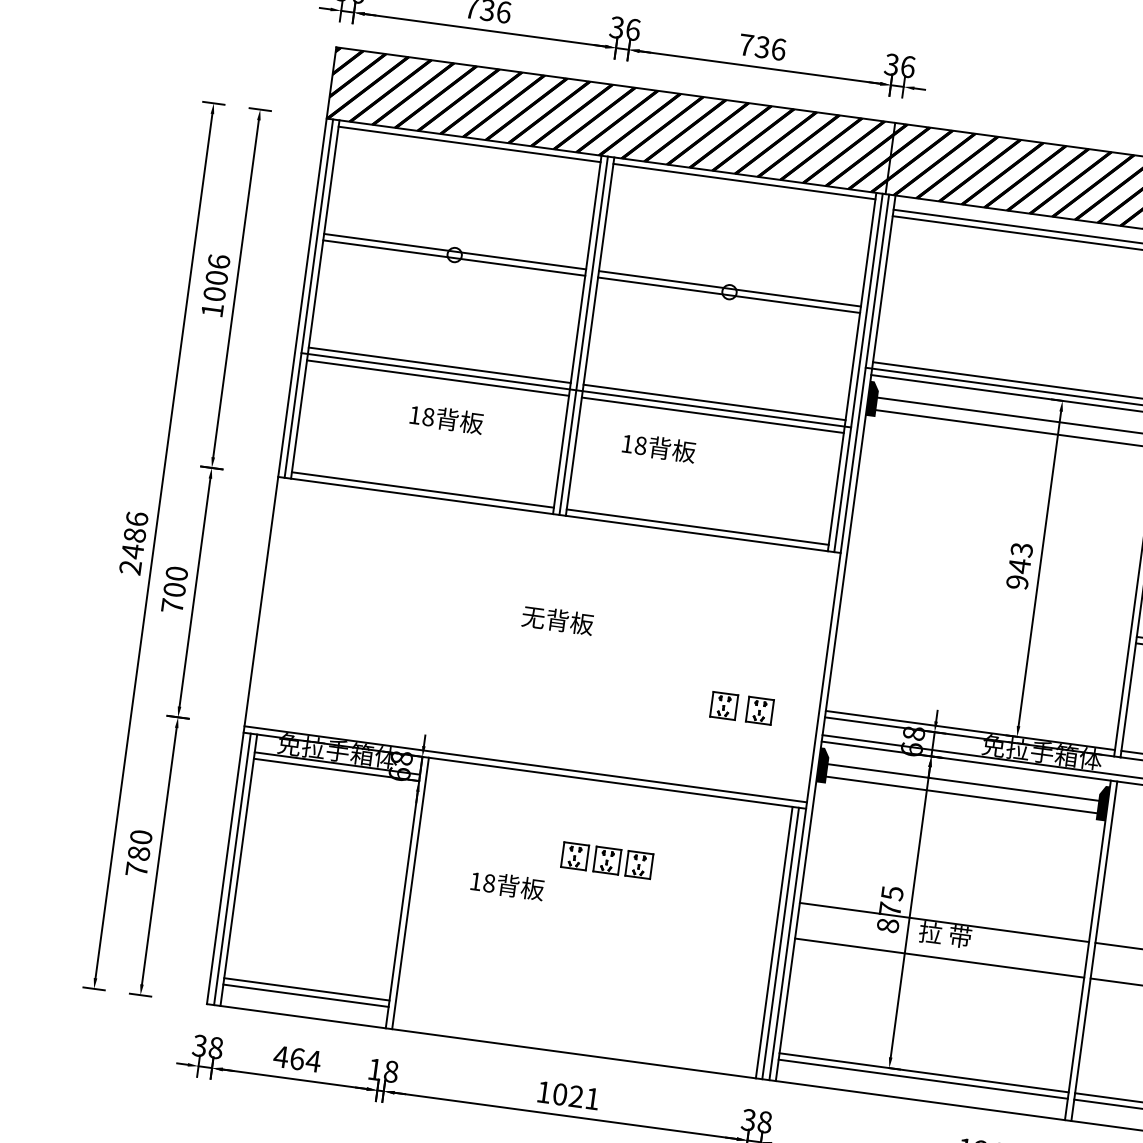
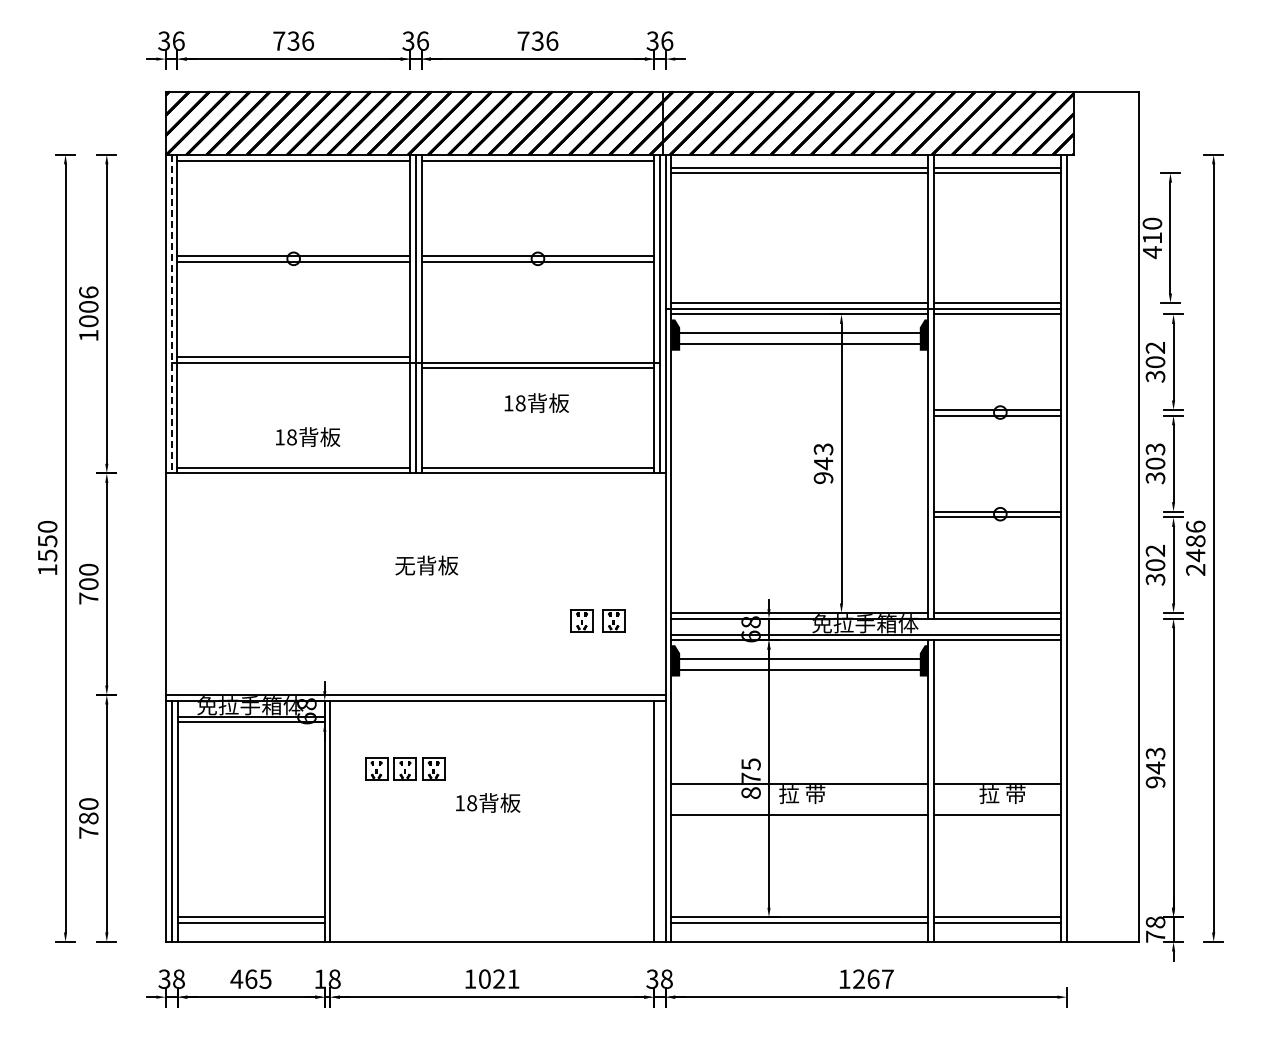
line: (308, 299) -> (171, 314), solid -> dashed
line: (437, 378) -> (293, 368), removed
line: (714, 402) -> (537, 356), removed
text: (447, 418) -> (308, 436), moved
text: (658, 447) -> (536, 402), moved
text: (133, 542) -> (47, 547), 2486 -> 1550
part: (607, 859) -> (405, 768), moved
text: (507, 885) -> (488, 802), moved
line: (780, 942) -> (659, 820), removed
text: (313, 1060) -> (265, 978), 464 -> 465

